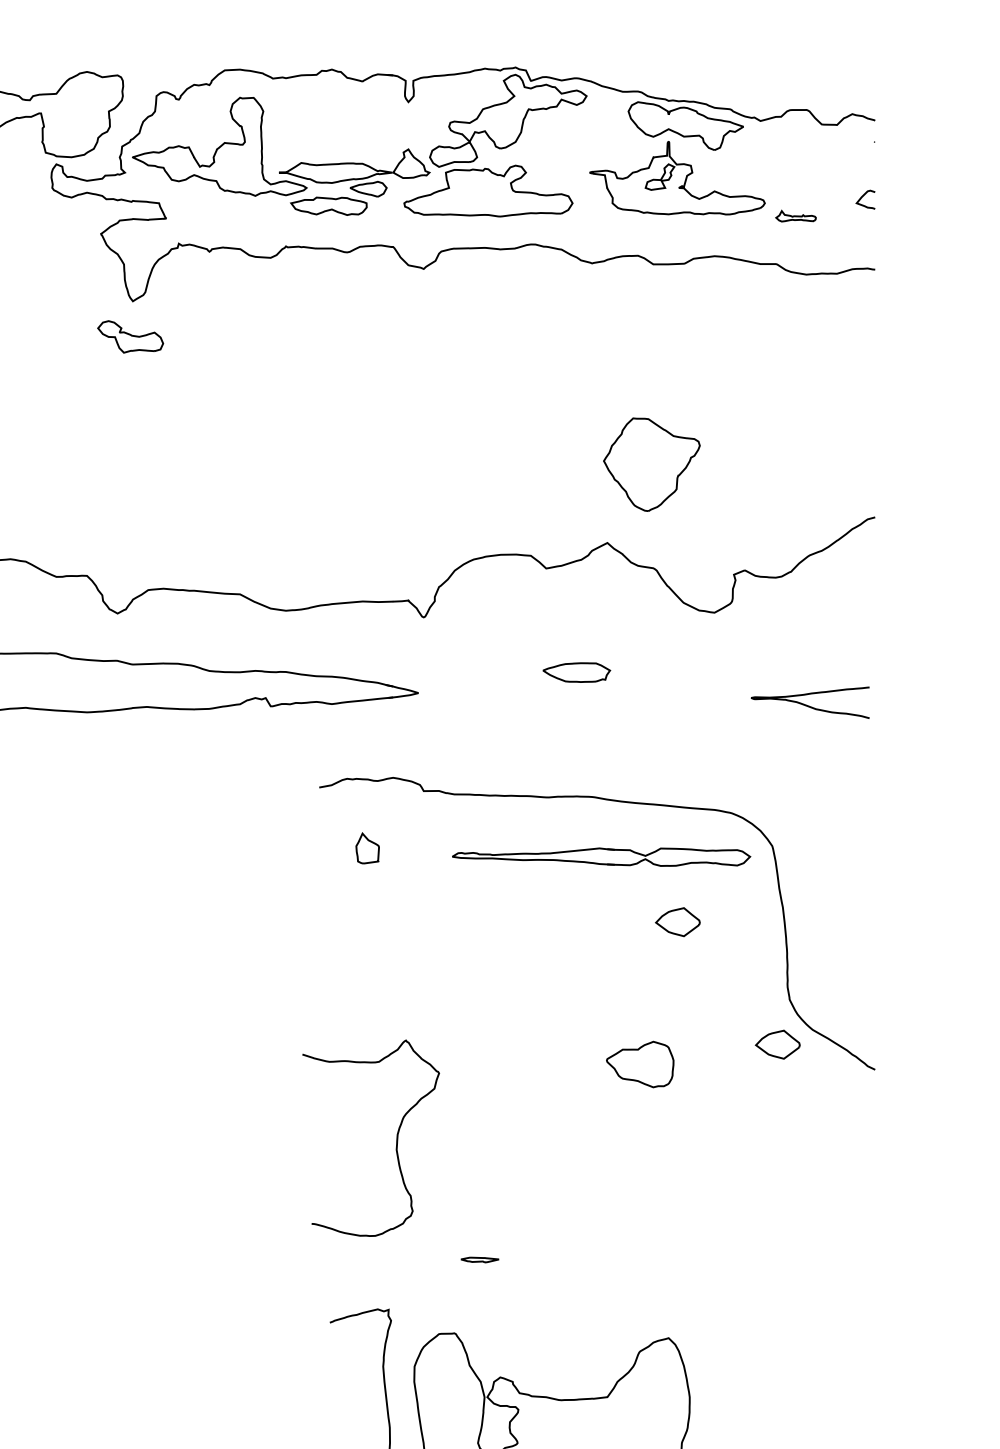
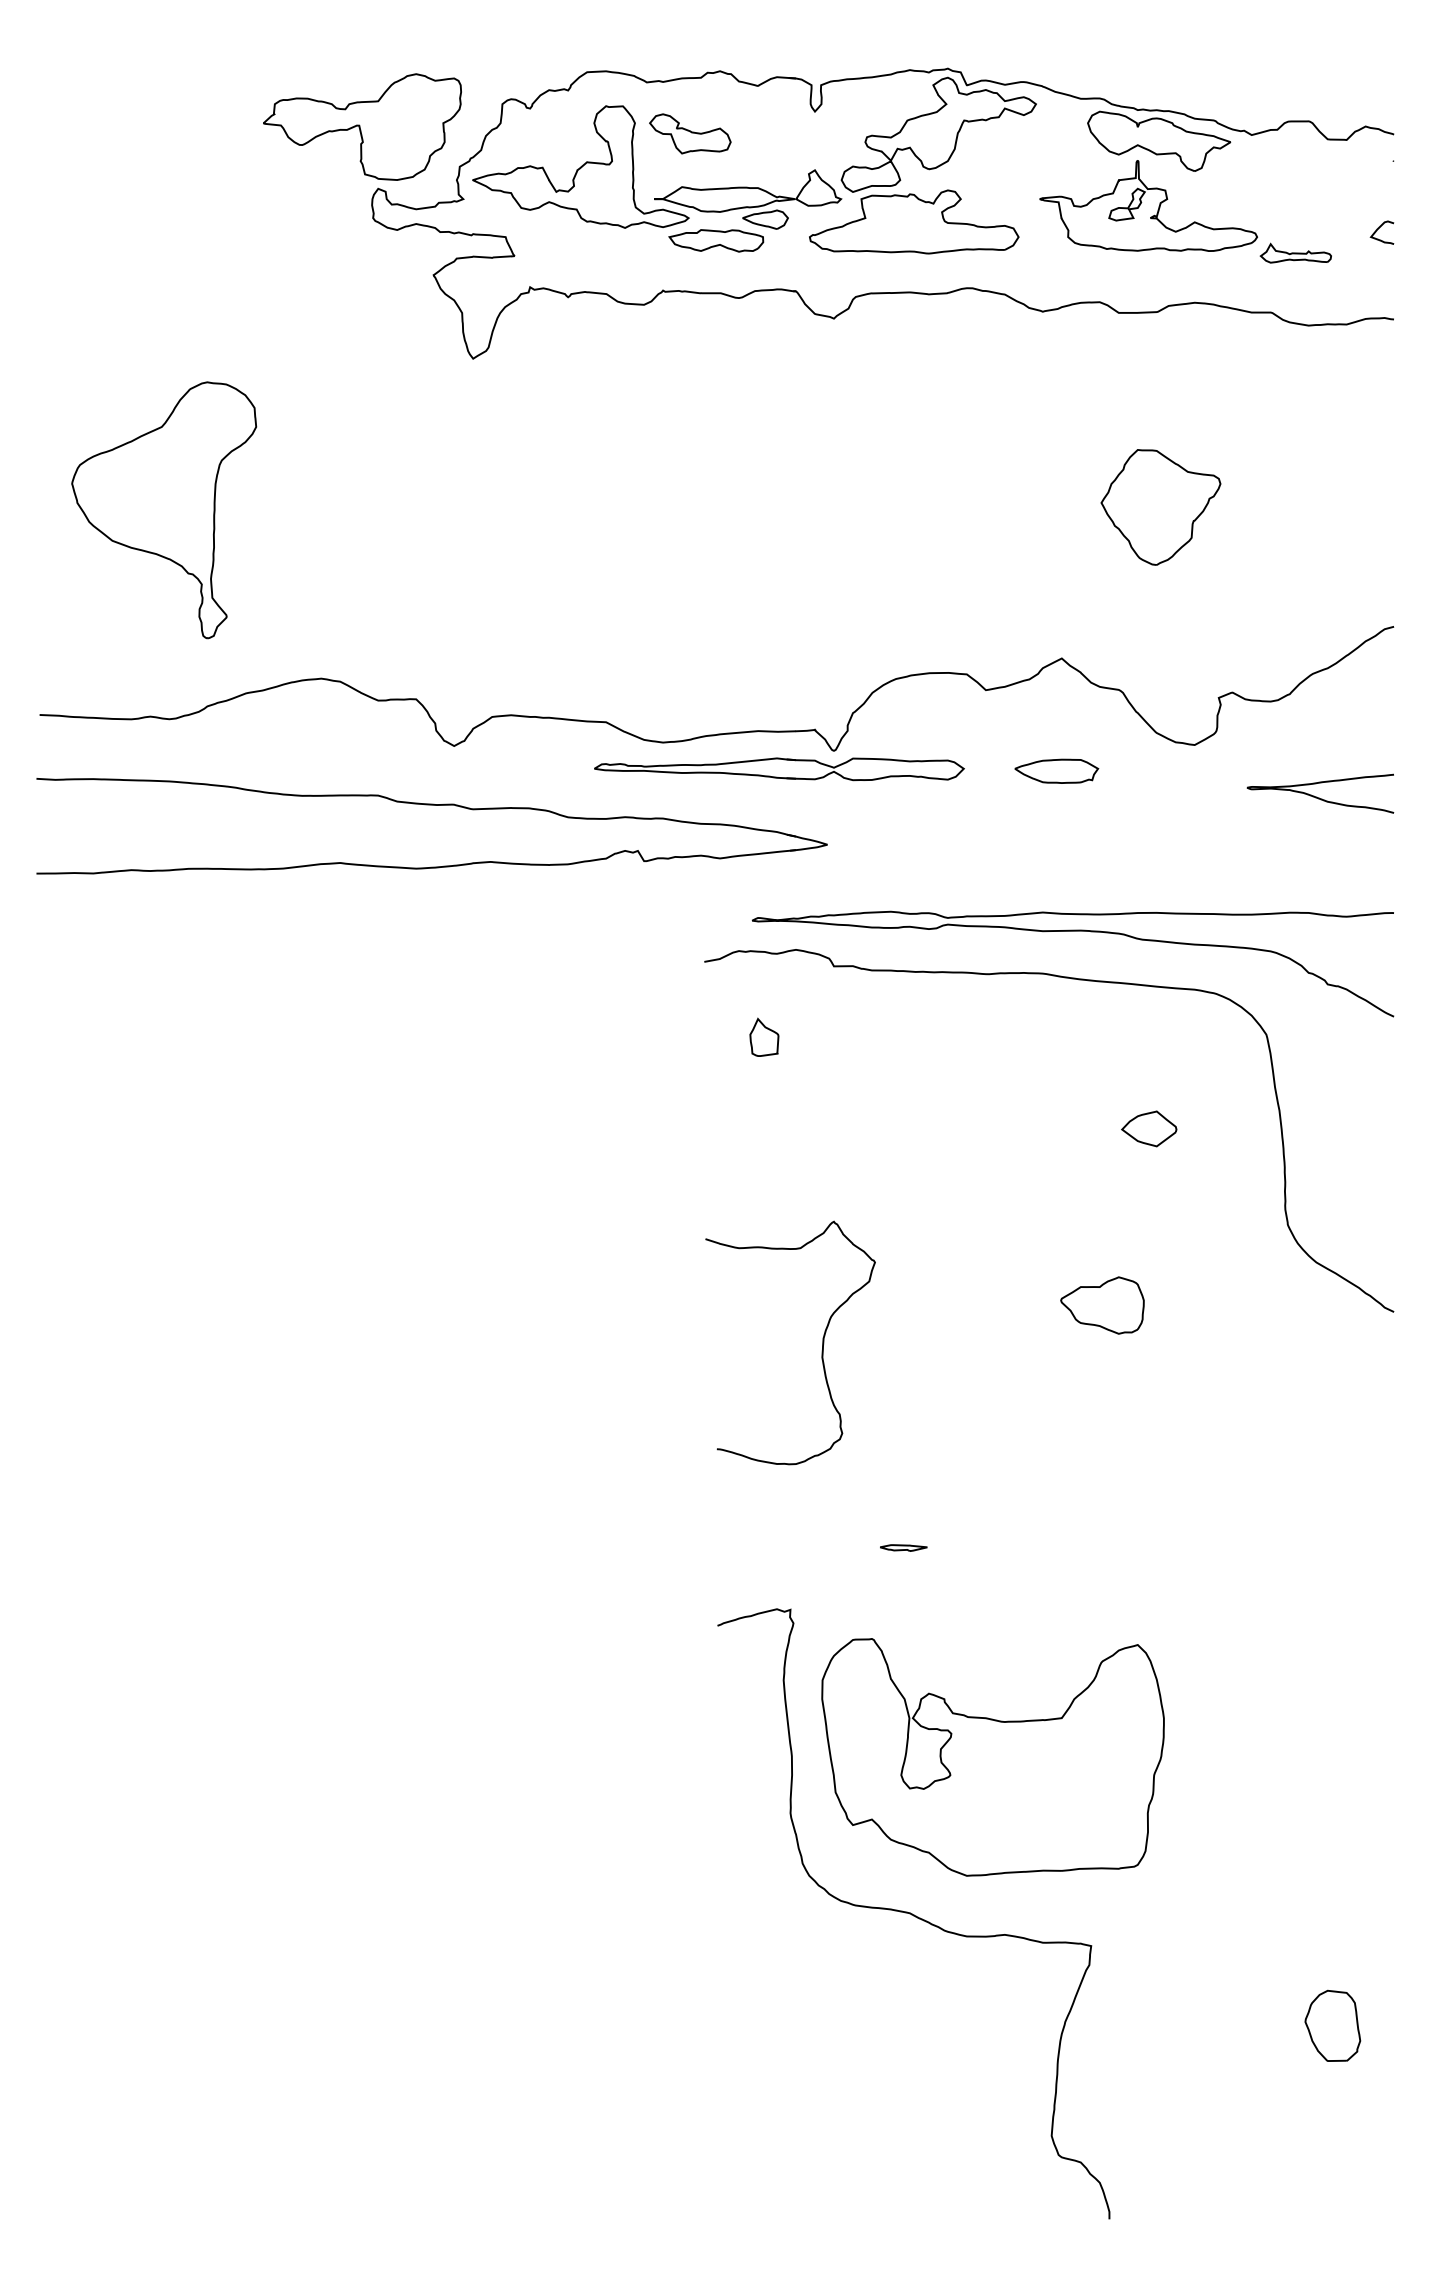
part: (795, 215) -> (1295, 252), size x1.43
part: (130, 336) -> (690, 133), moved
part: (651, 464) -> (1160, 507), moved
part: (576, 671) -> (1056, 770), moved
curve: (809, 705) -> (1319, 797), moved
curve: (616, 763) -> (1072, 931), added
part: (601, 857) -> (779, 769), moved
part: (778, 1044) -> (1273, 1280), removed
curve: (396, 1137) -> (822, 1342), moved

